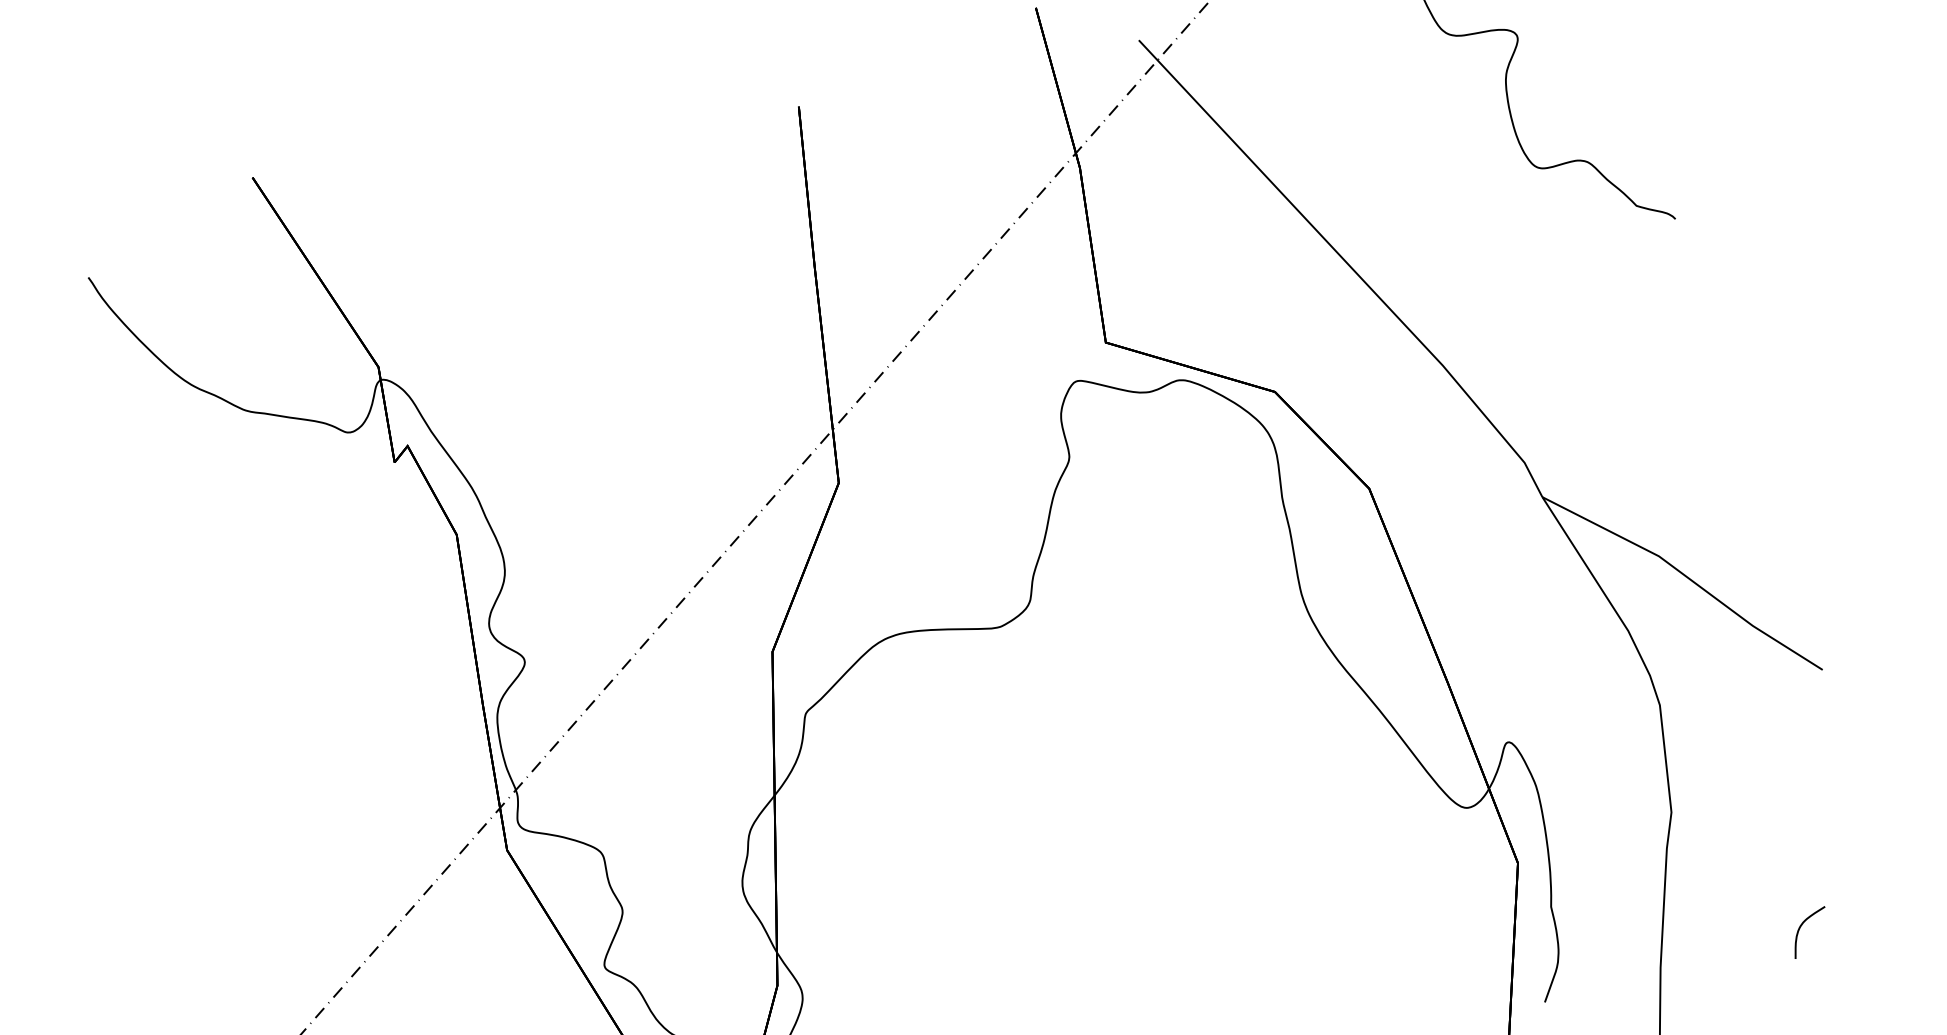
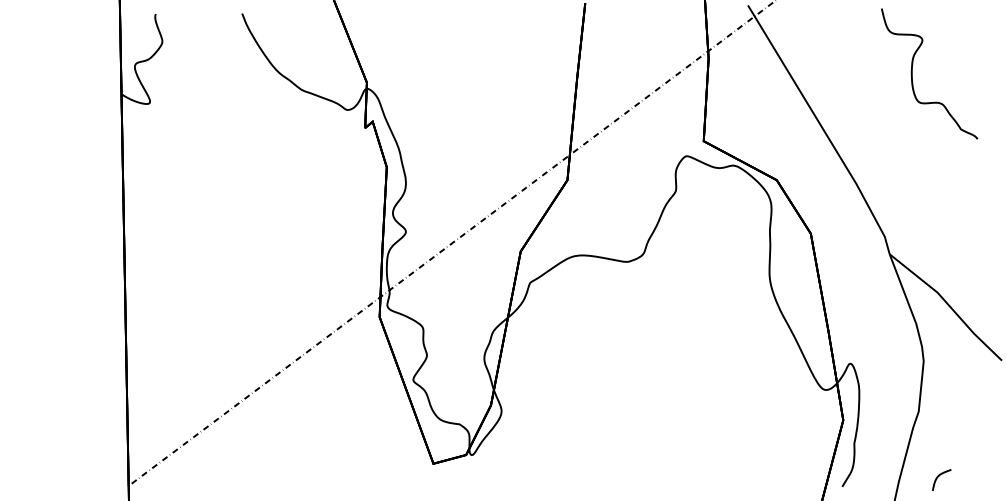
curve: (1803, 925) -> (939, 476), moved

